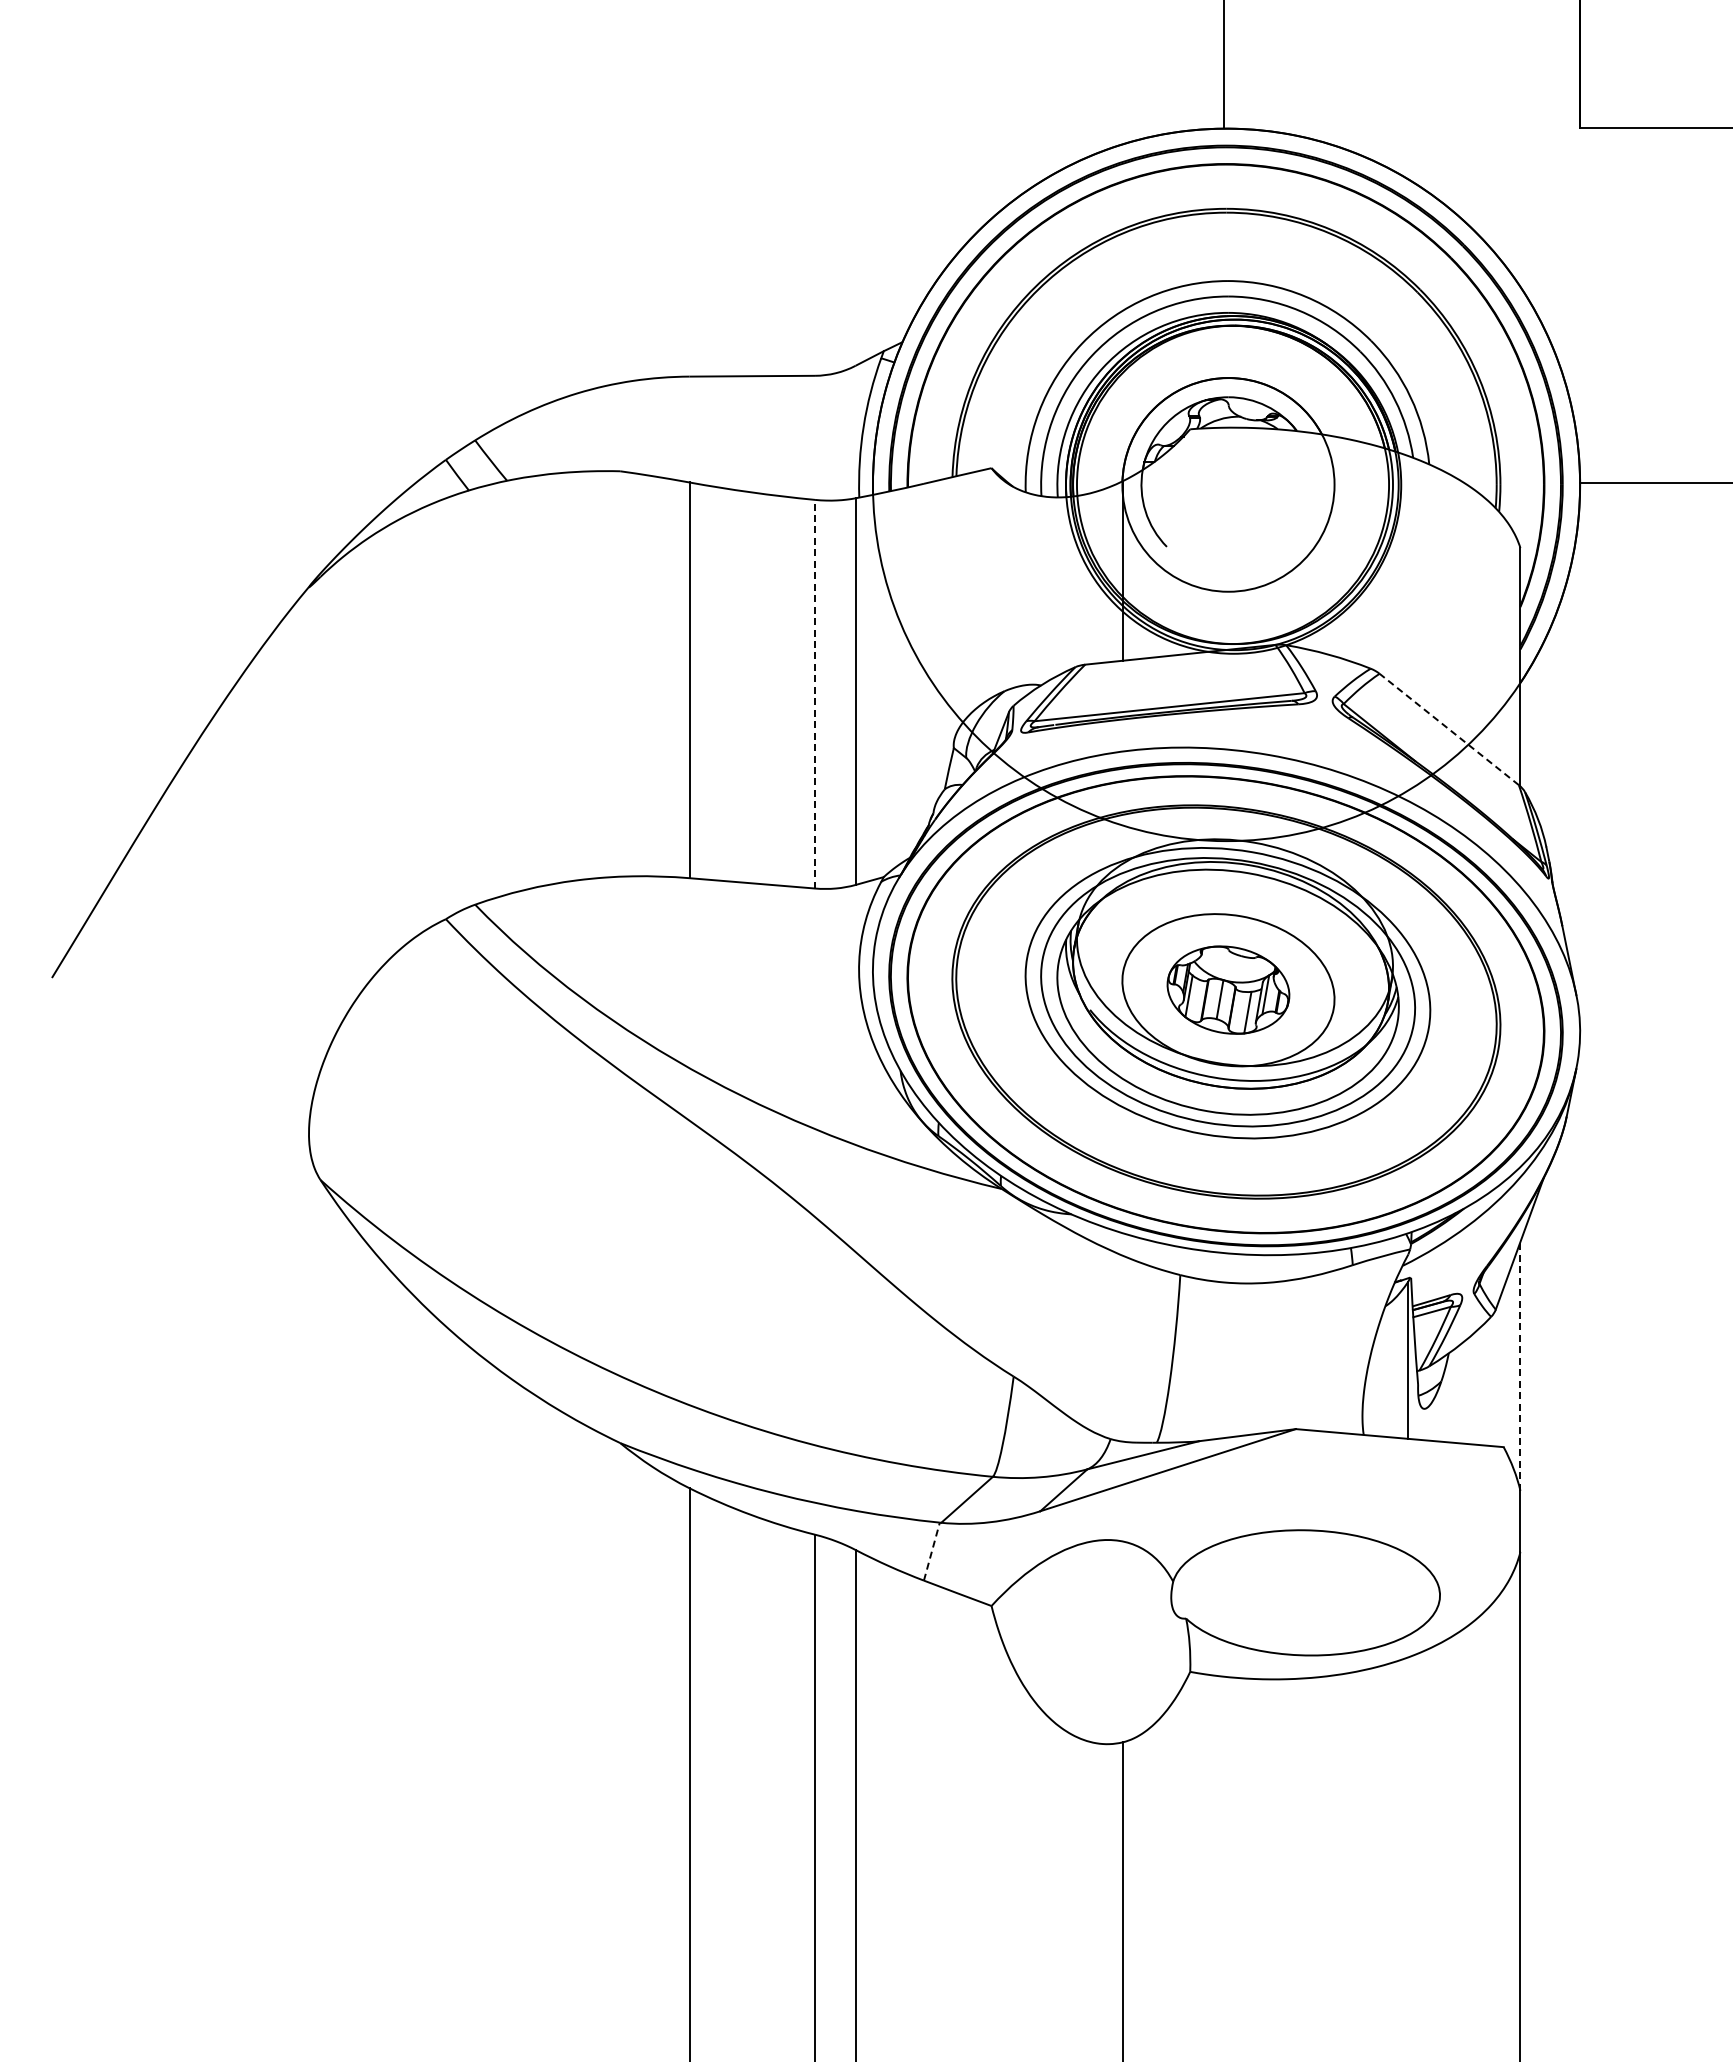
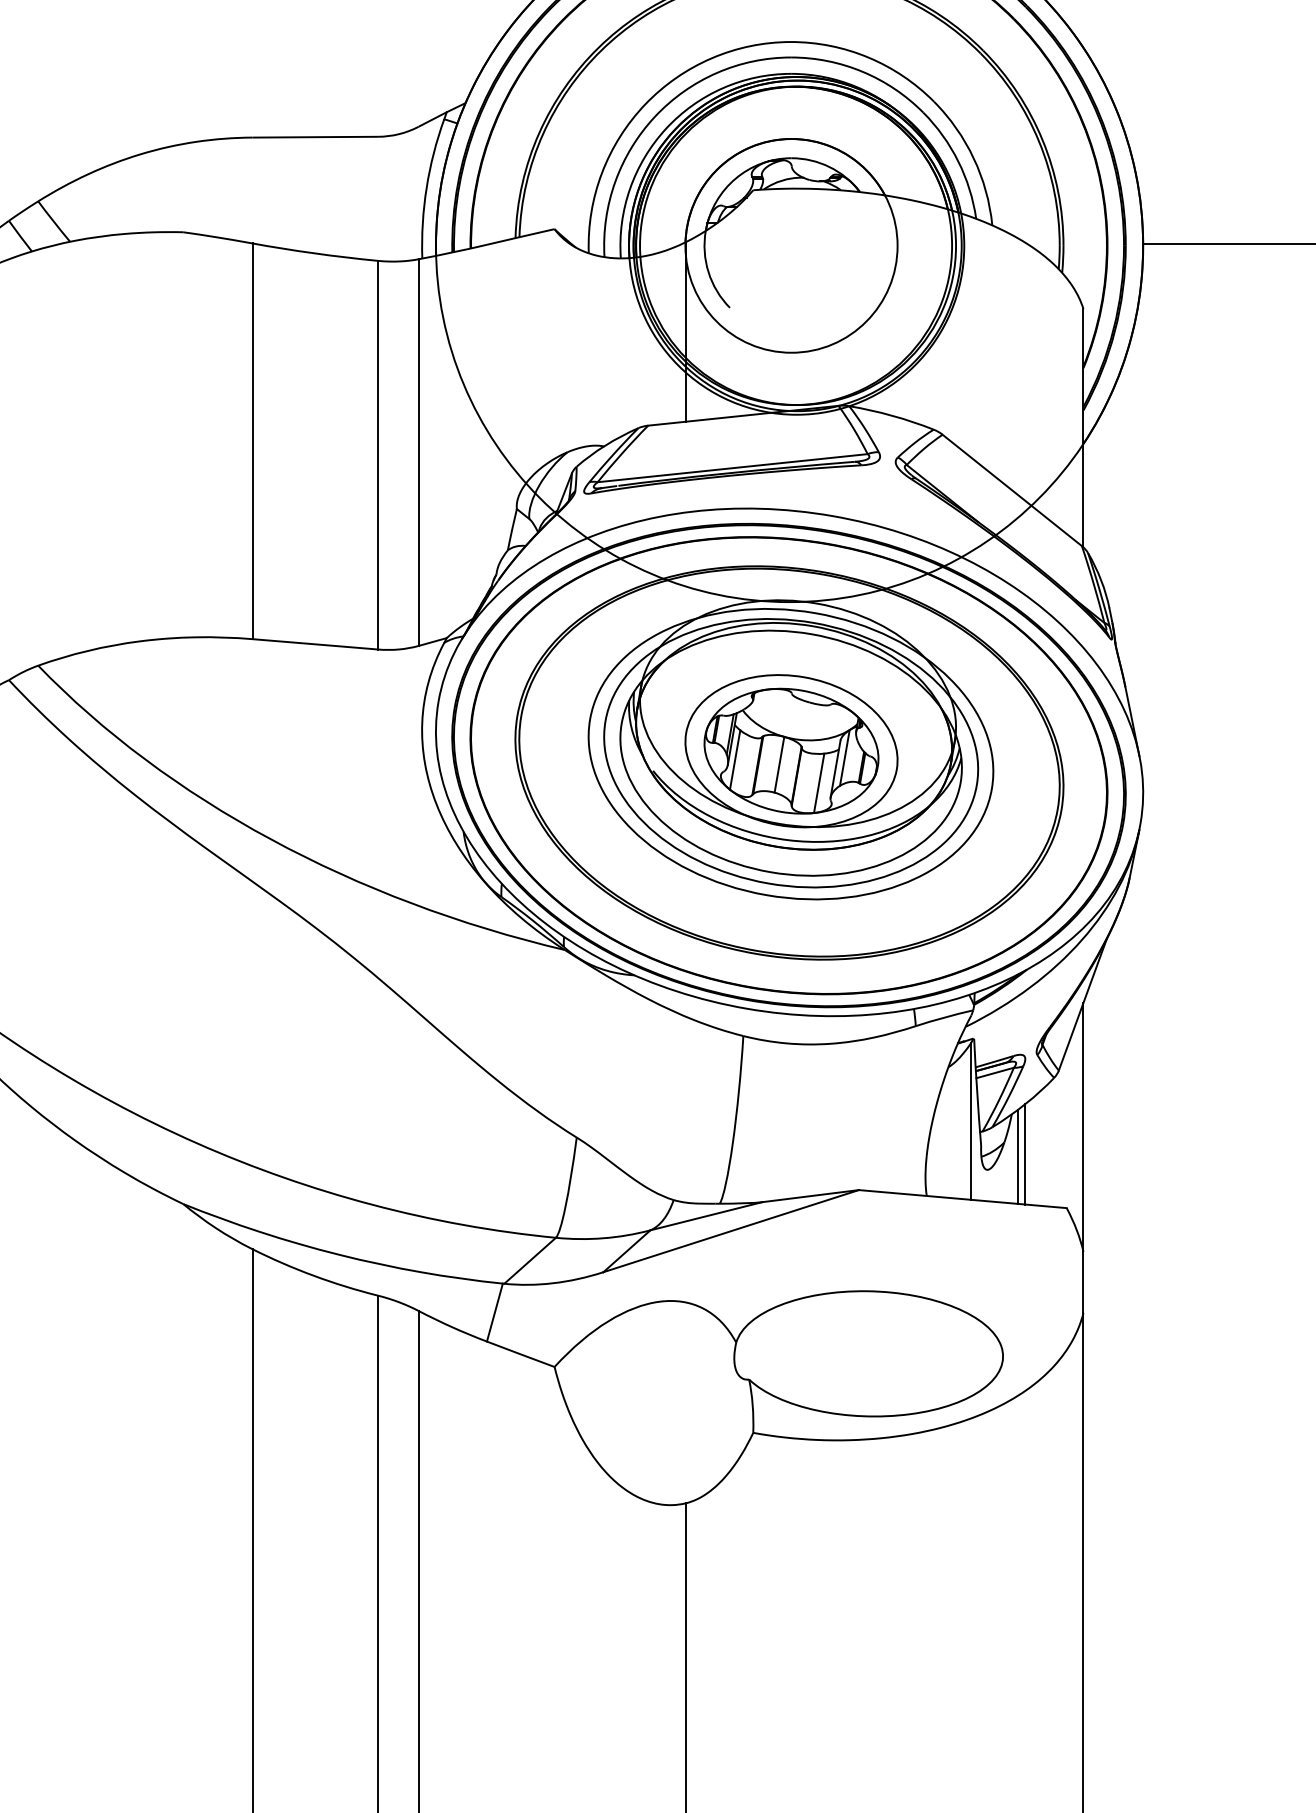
line: (815, 693) -> (378, 454), dashed -> solid
line: (1448, 729) -> (1011, 490), dashed -> solid
part: (1228, 989) -> (791, 750), size x1.43
line: (1520, 1365) -> (1083, 1126), dashed -> solid
line: (1462, 1393) -> (1025, 1154), added
line: (1455, 1395) -> (1018, 1156), added
line: (932, 1551) -> (495, 1312), dashed -> solid

